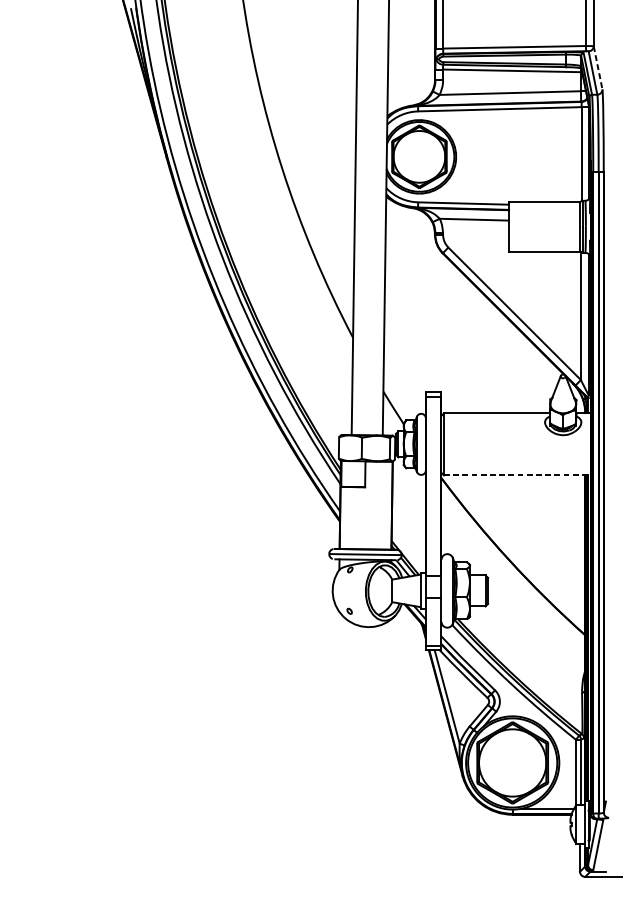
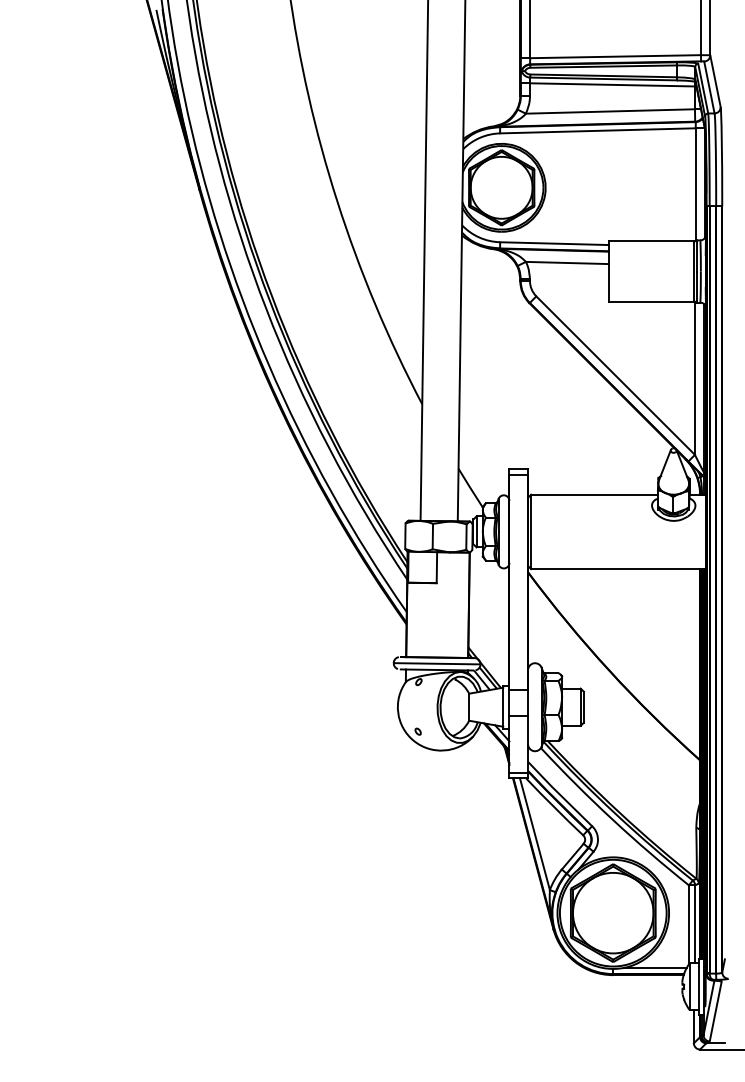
line: (598, 68) -> (715, 81), dashed -> solid
line: (517, 475) -> (618, 569), dashed -> solid

